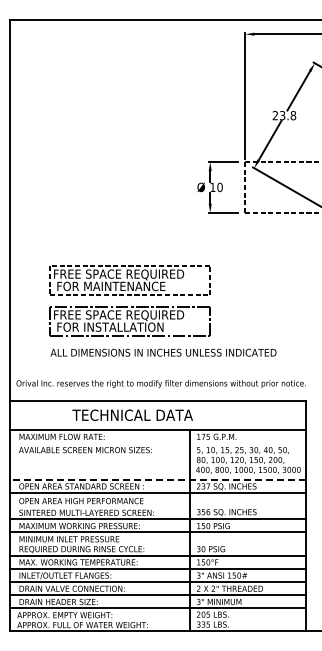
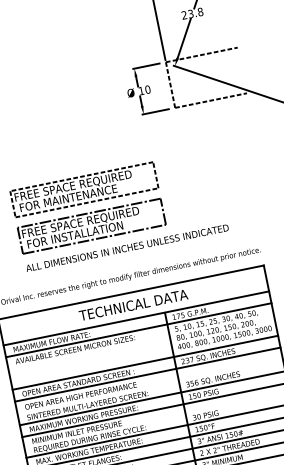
text: (132, 414) -> (133, 304), moved
line: (157, 443) -> (138, 330), added
line: (157, 479) -> (145, 362), dashed -> solid

